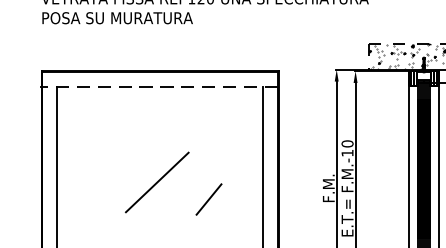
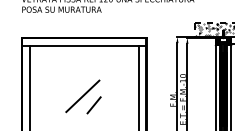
line: (158, 86) -> (83, 45), dashed -> solid
line: (207, 199) -> (93, 105), moved

